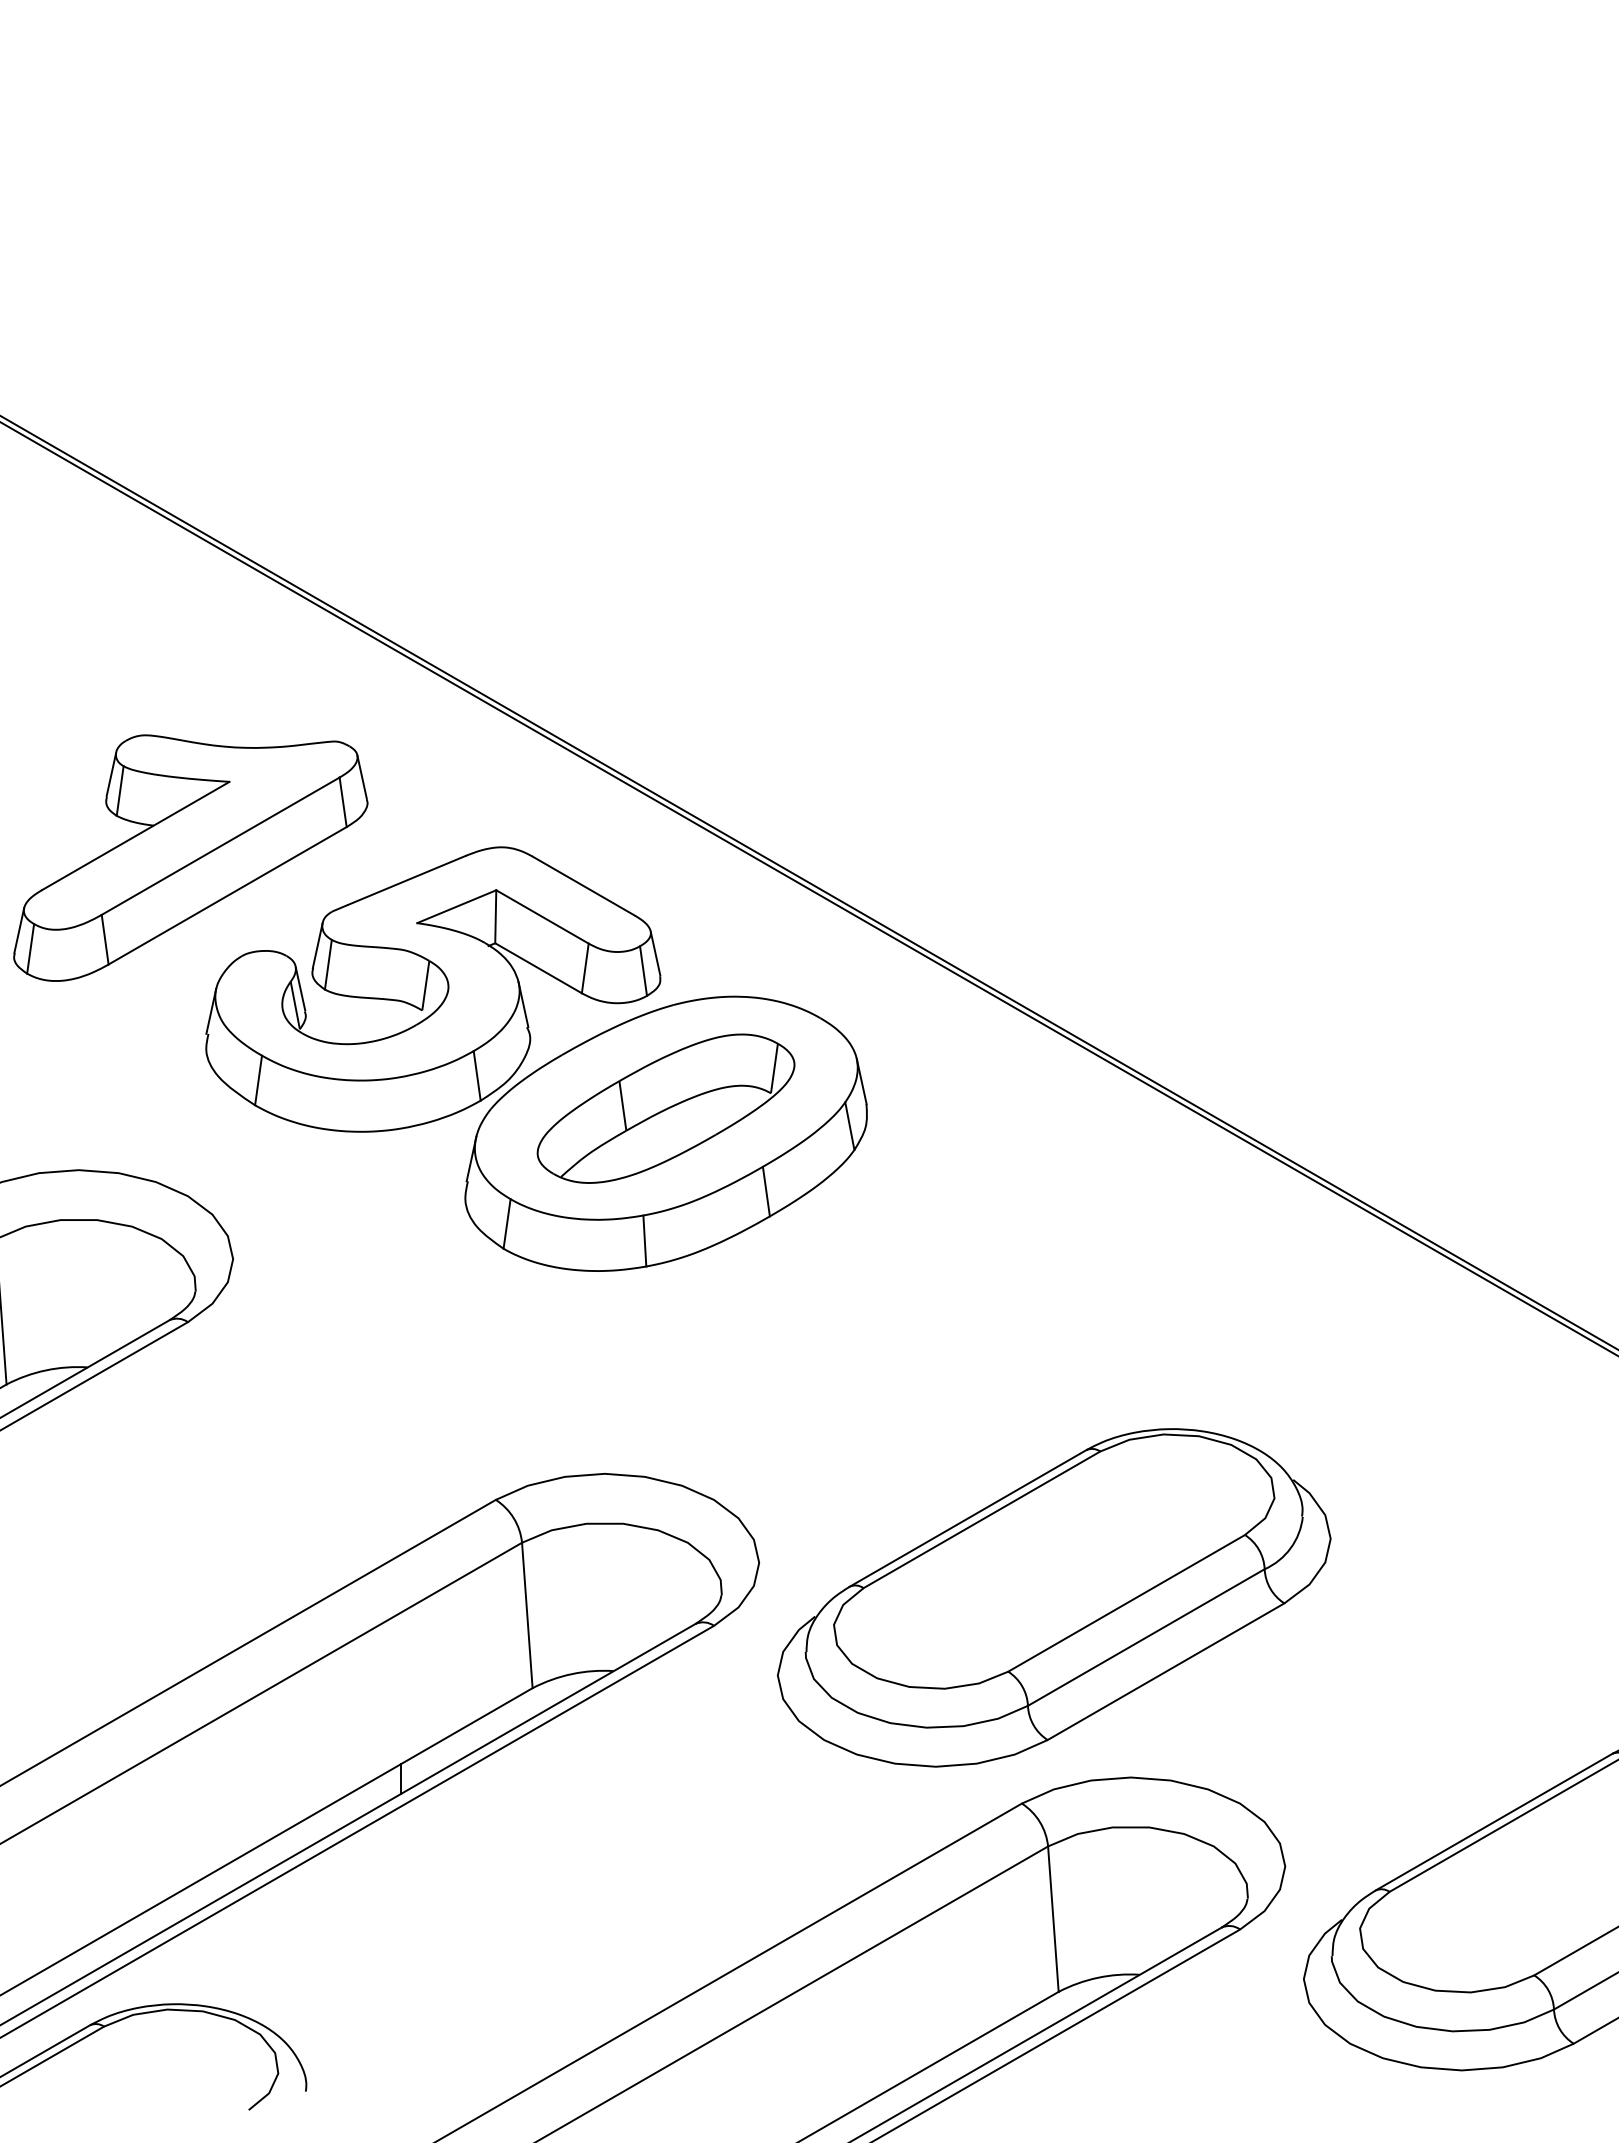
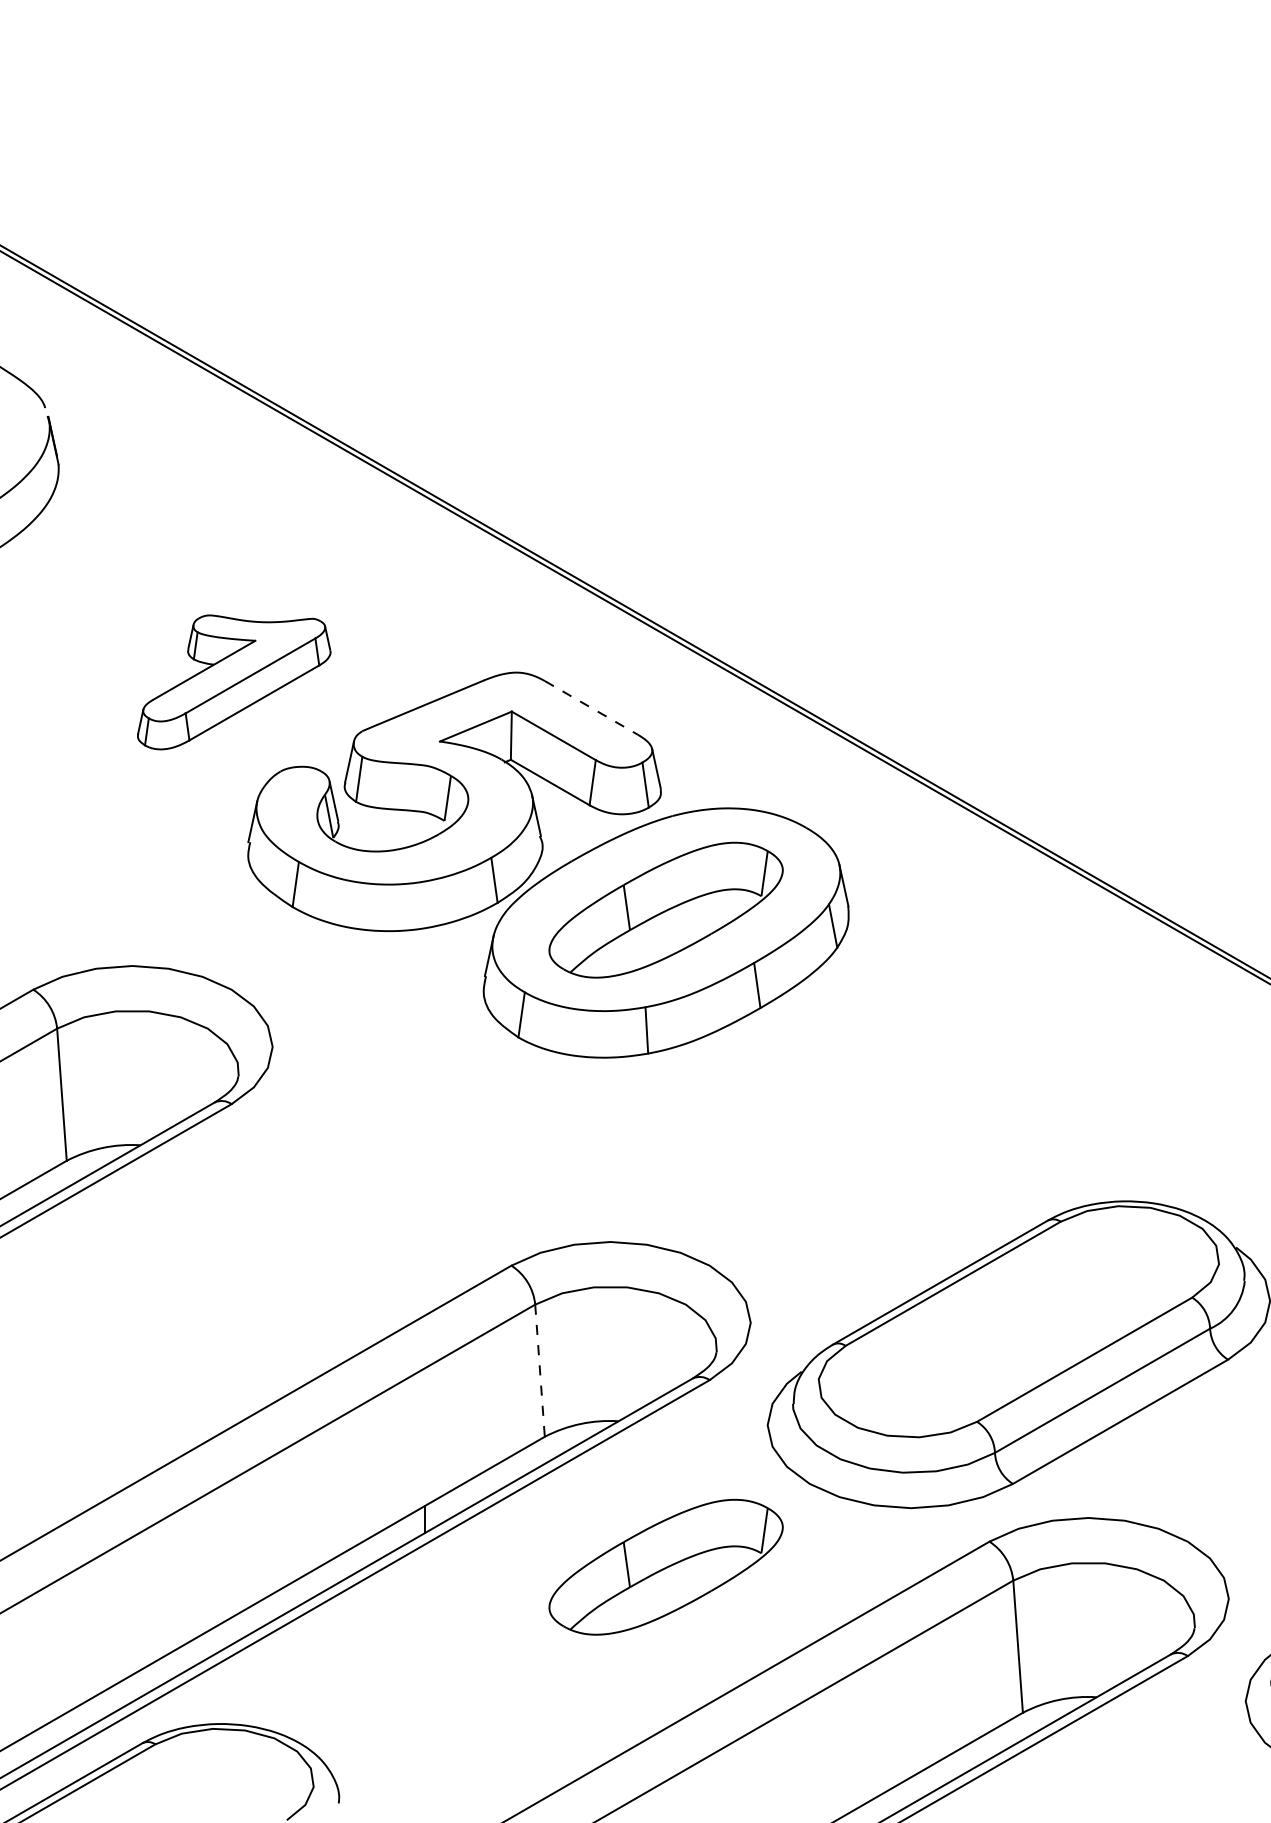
part: (190, 857) -> (233, 681), size x0.6
line: (583, 886) -> (591, 708), solid -> dashed
line: (527, 1615) -> (540, 1370), solid -> dashed
part: (665, 1831) -> (665, 1567), added

